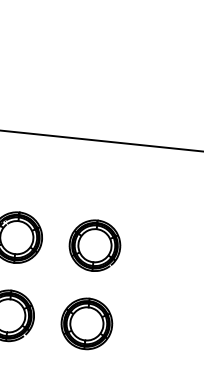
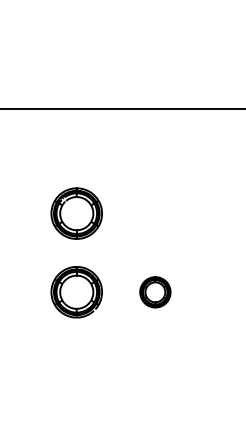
part: (95, 245) -> (155, 213), removed
part: (87, 324) -> (155, 292), size x0.6

